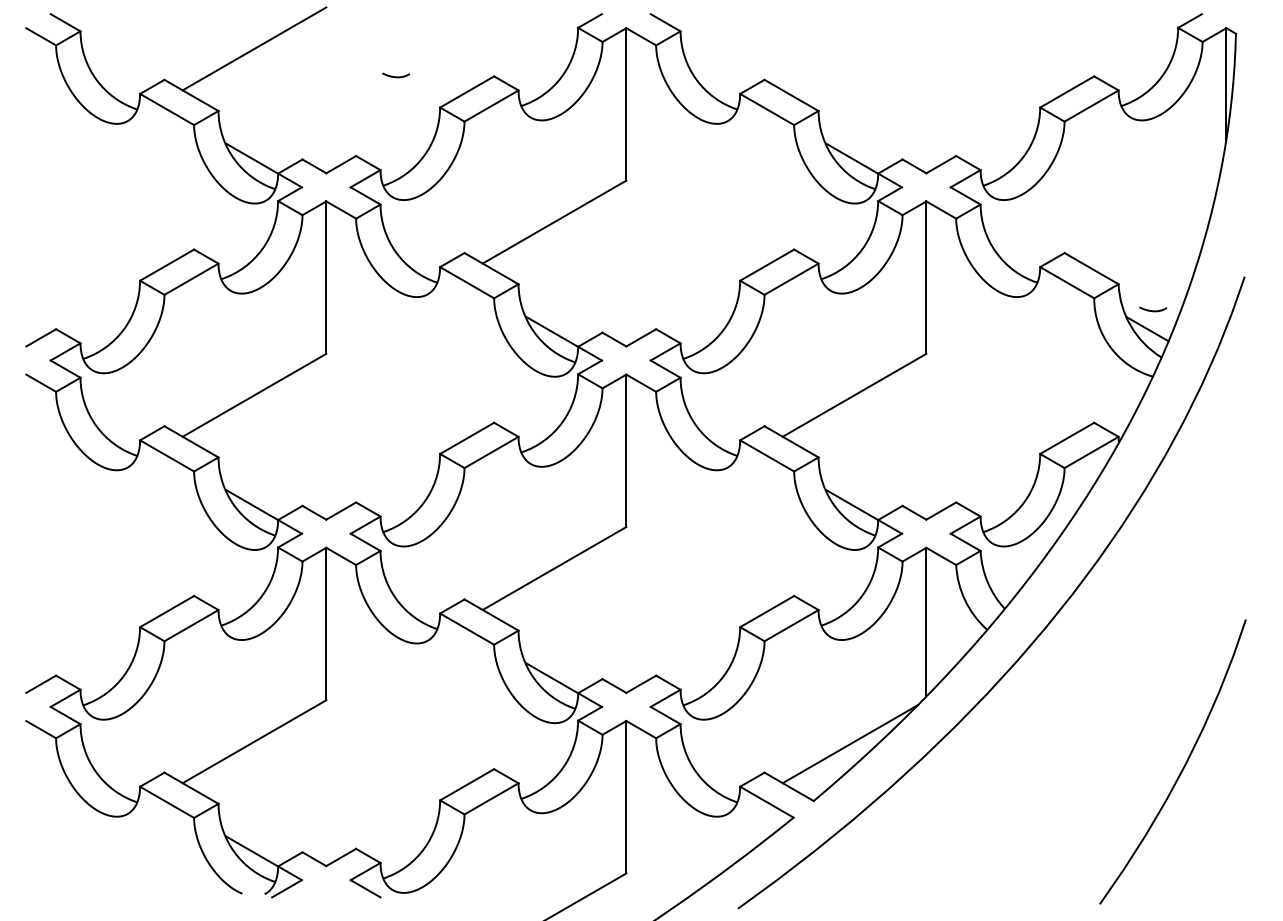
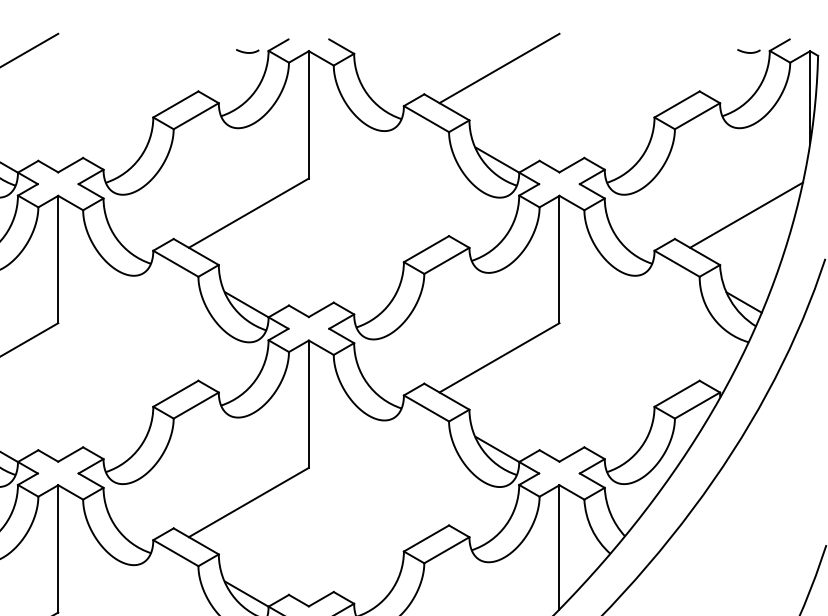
line: (854, 48) -> (499, 68), added
curve: (396, 76) -> (248, 52), moved
line: (1149, 224) -> (745, 215), added
curve: (1153, 310) -> (749, 52), moved

